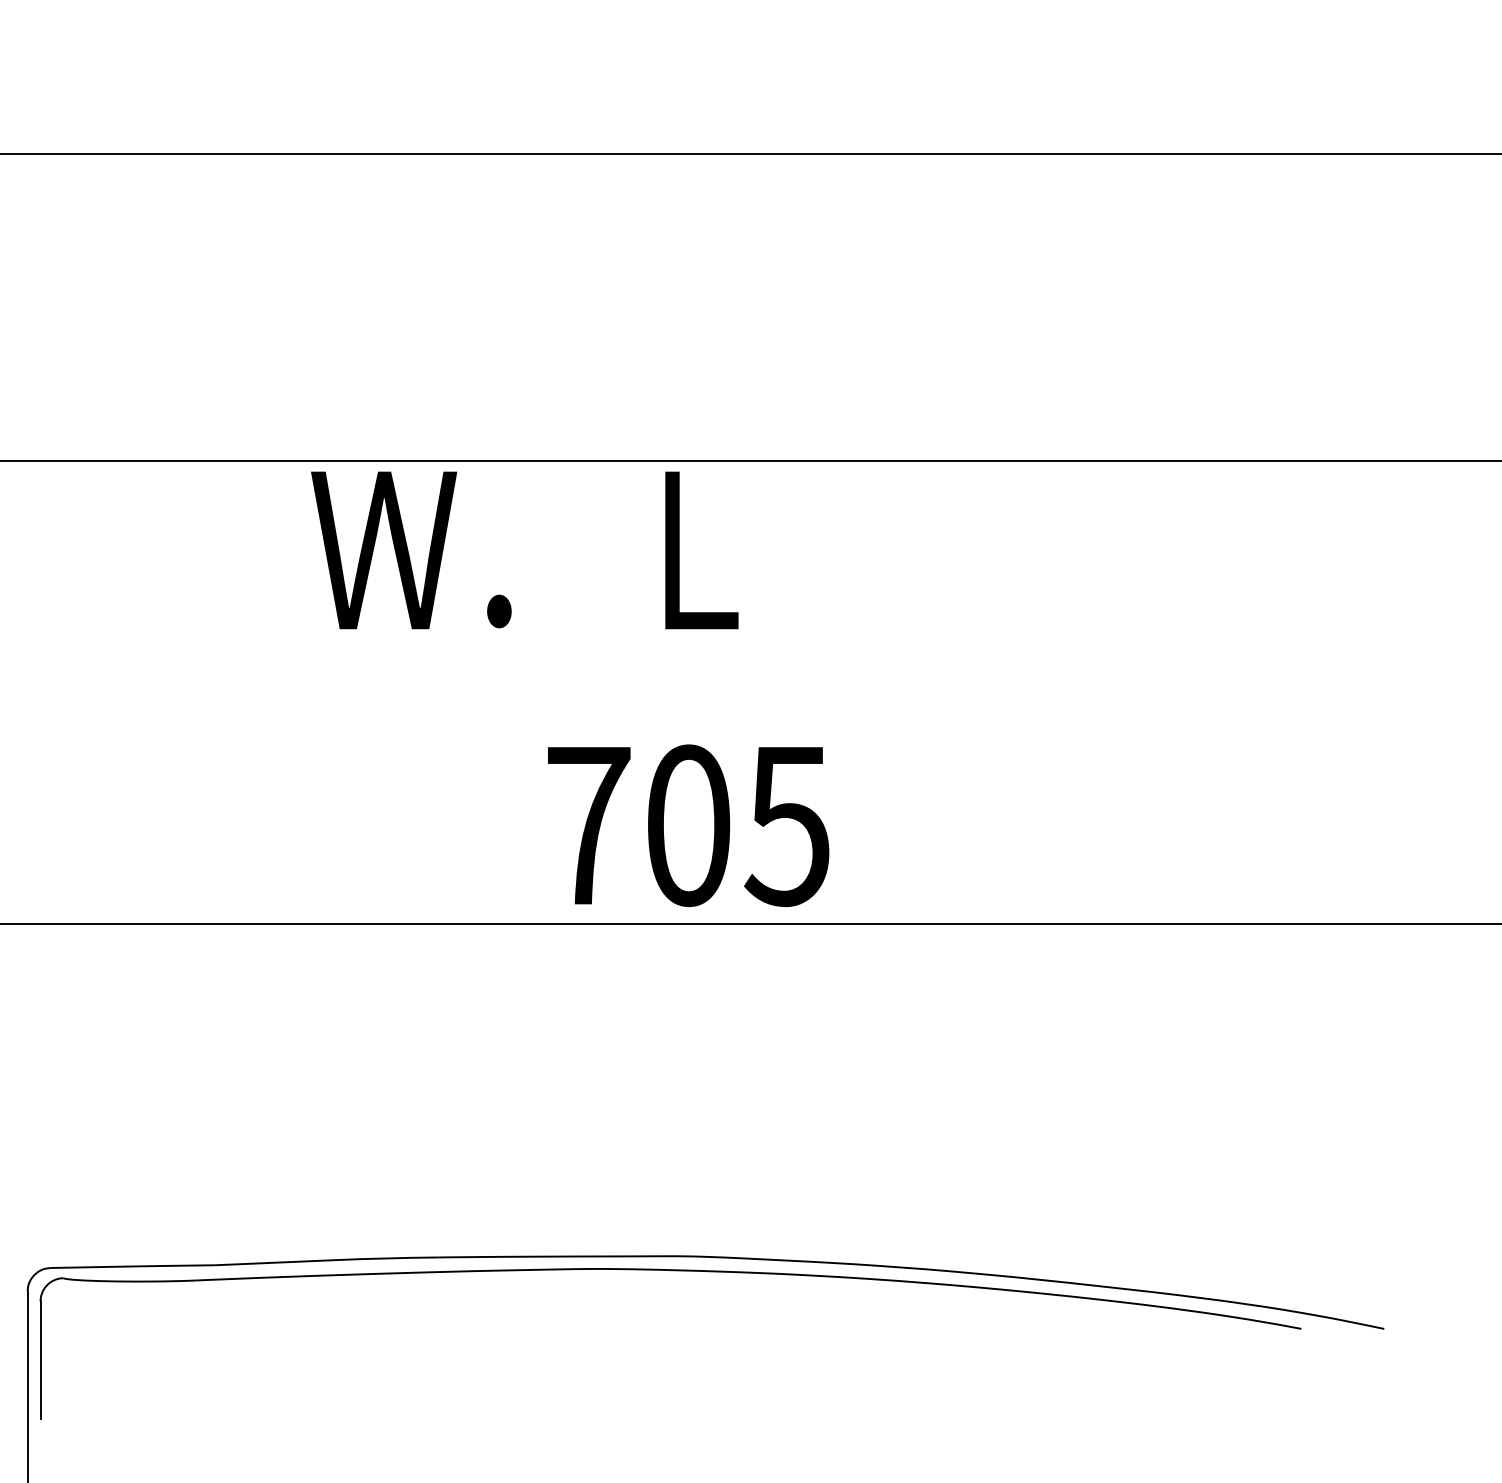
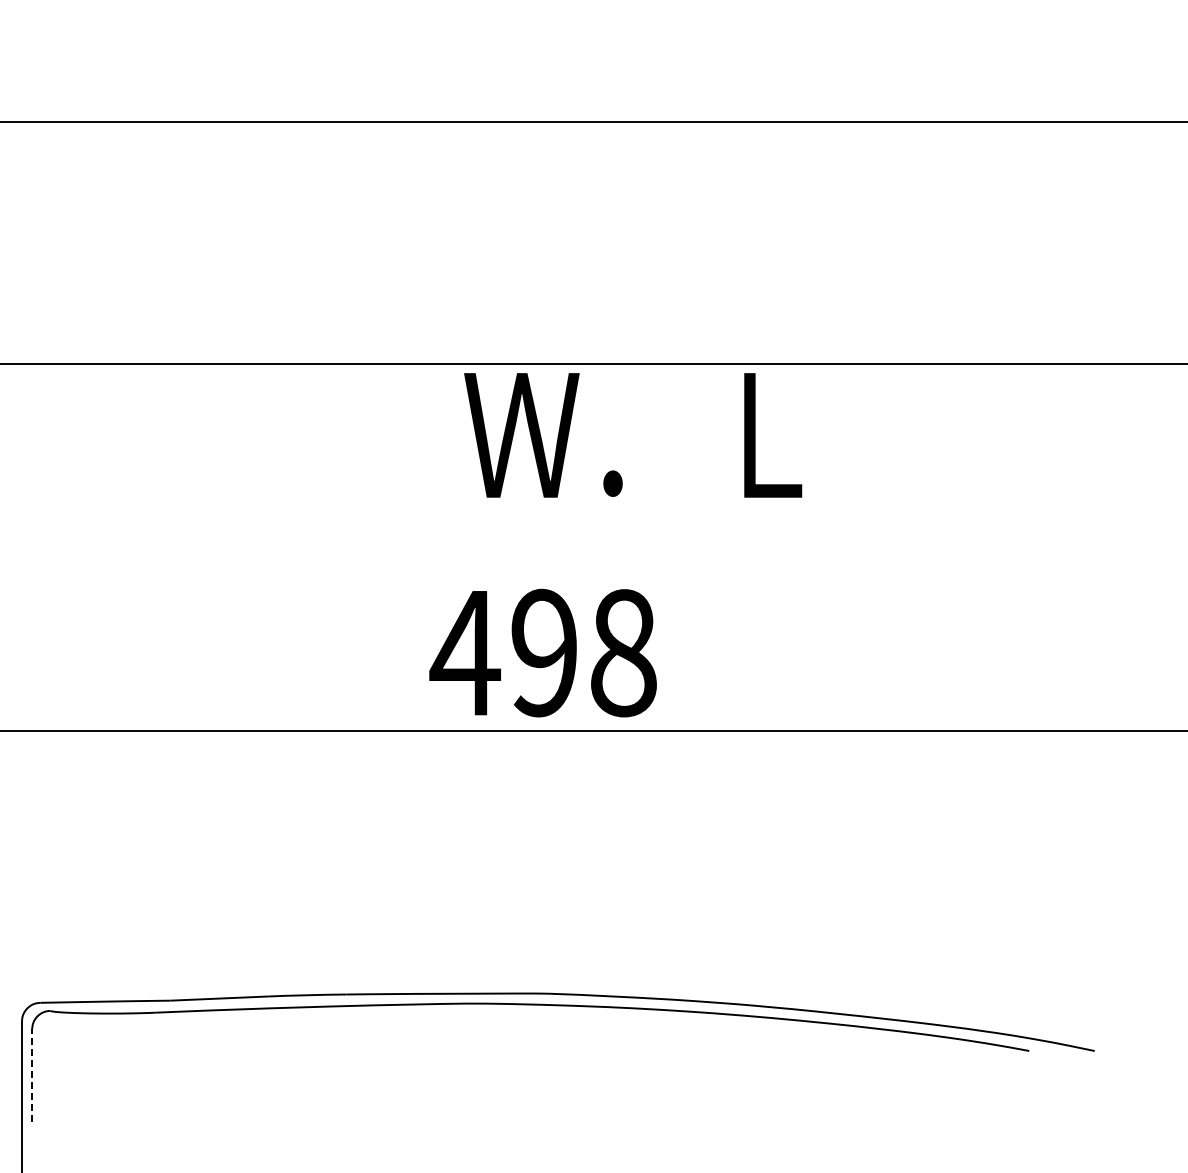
text: (525, 550) -> (633, 435), moved
text: (685, 824) -> (542, 652), 705 -> 498
line: (40, 1359) -> (32, 1075), solid -> dashed

